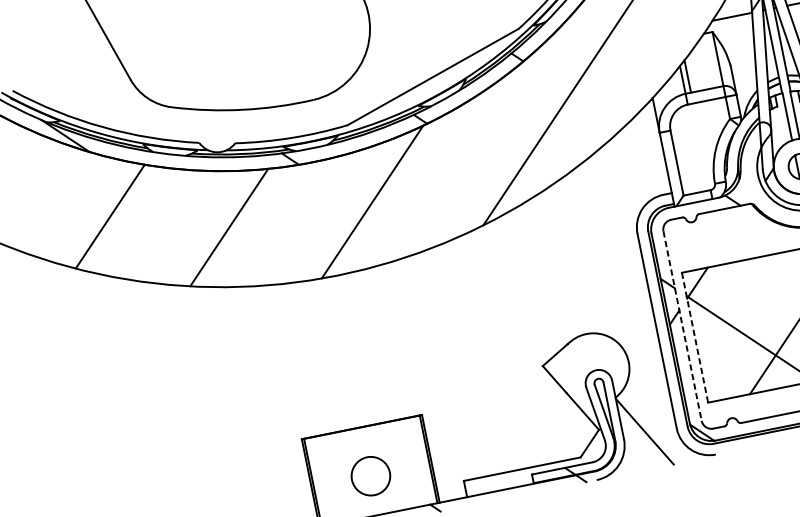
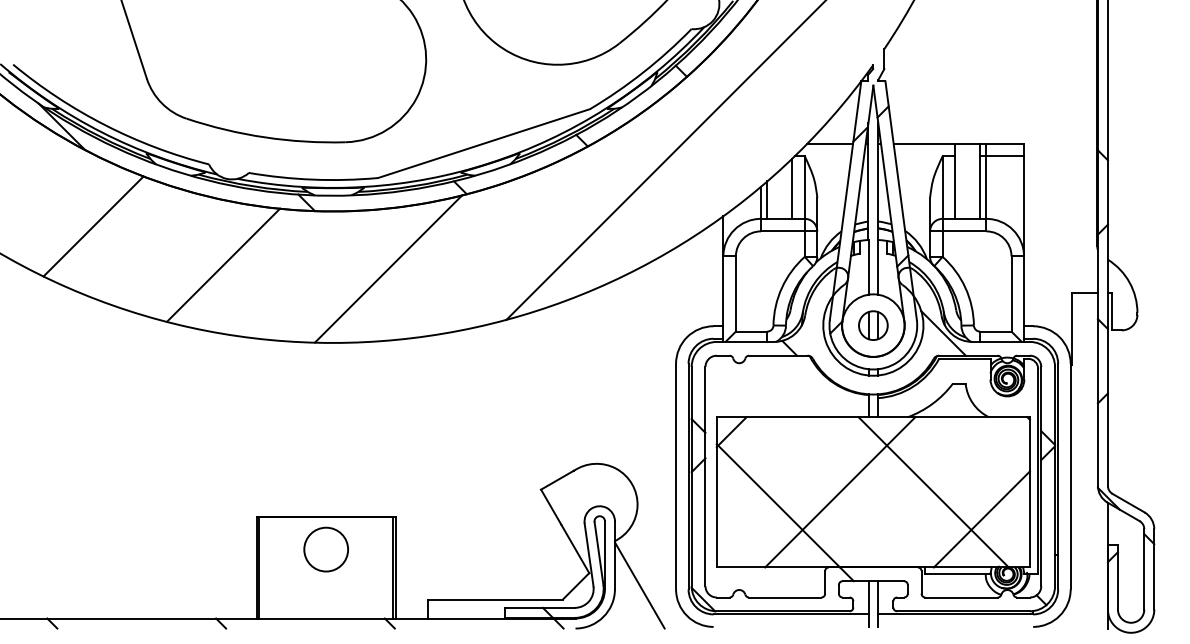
line: (707, 62) -> (792, 188), added
line: (682, 326) -> (705, 476), dashed -> solid
line: (694, 337) -> (716, 492), dashed -> solid
circle: (370, 476) -> (325, 549), moved

